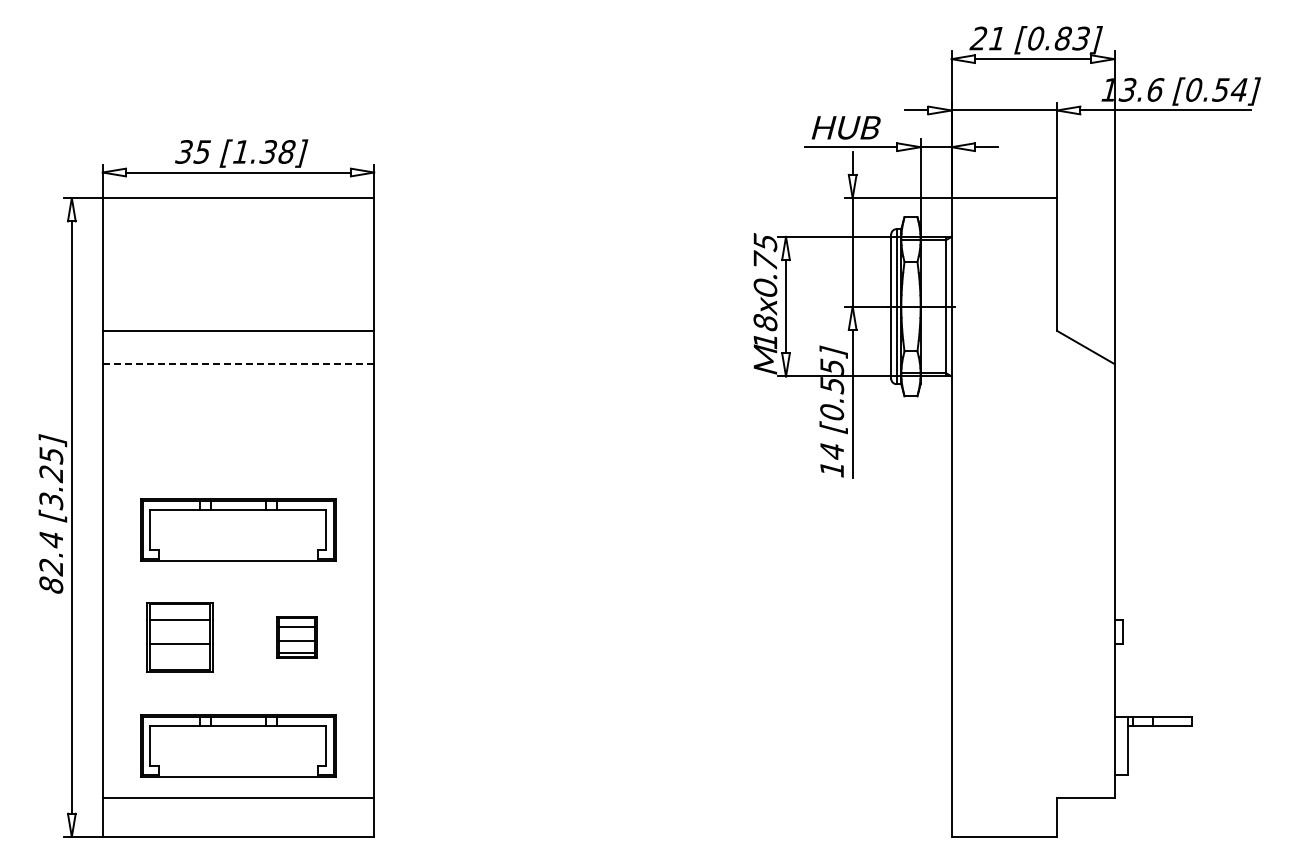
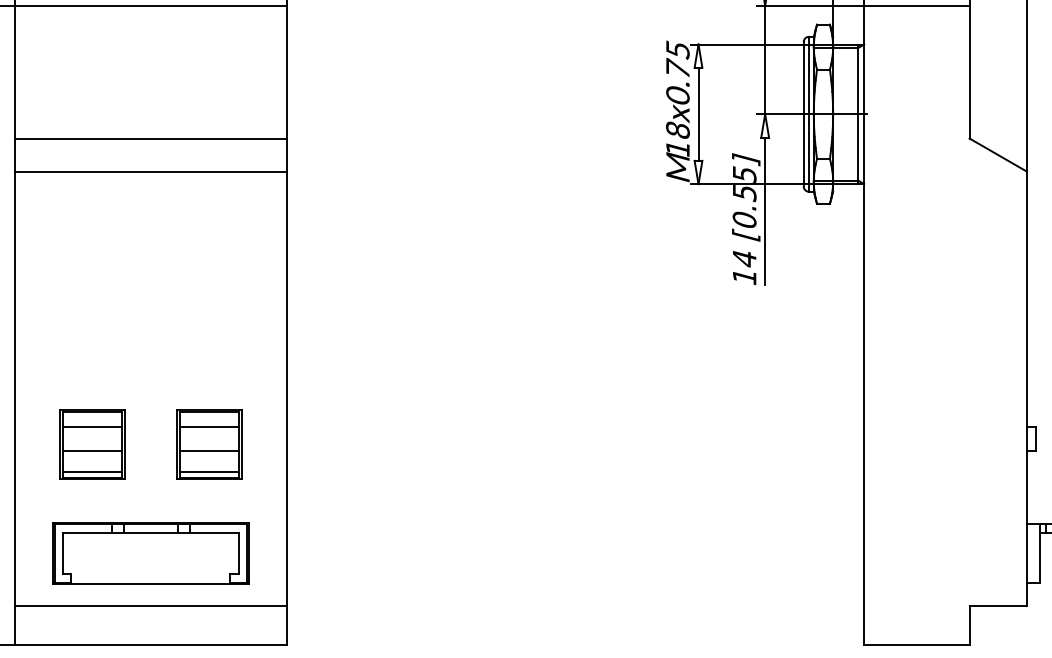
line: (238, 364) -> (150, 172), dashed -> solid
part: (238, 529) -> (150, 337), removed
part: (296, 637) -> (208, 445), size x1.67
line: (179, 664) -> (91, 472), added

